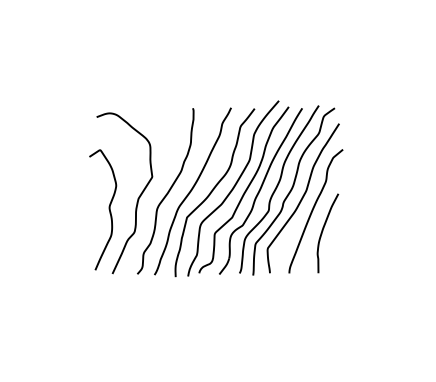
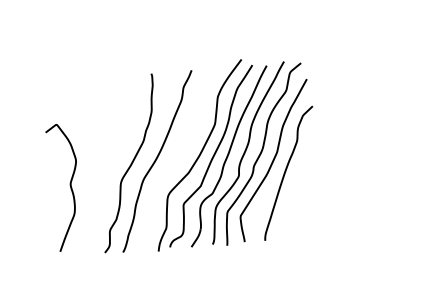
curve: (212, 192) -> (178, 161), removed
curve: (137, 198) -> (99, 172), removed
curve: (323, 231) -> (298, 194), removed

